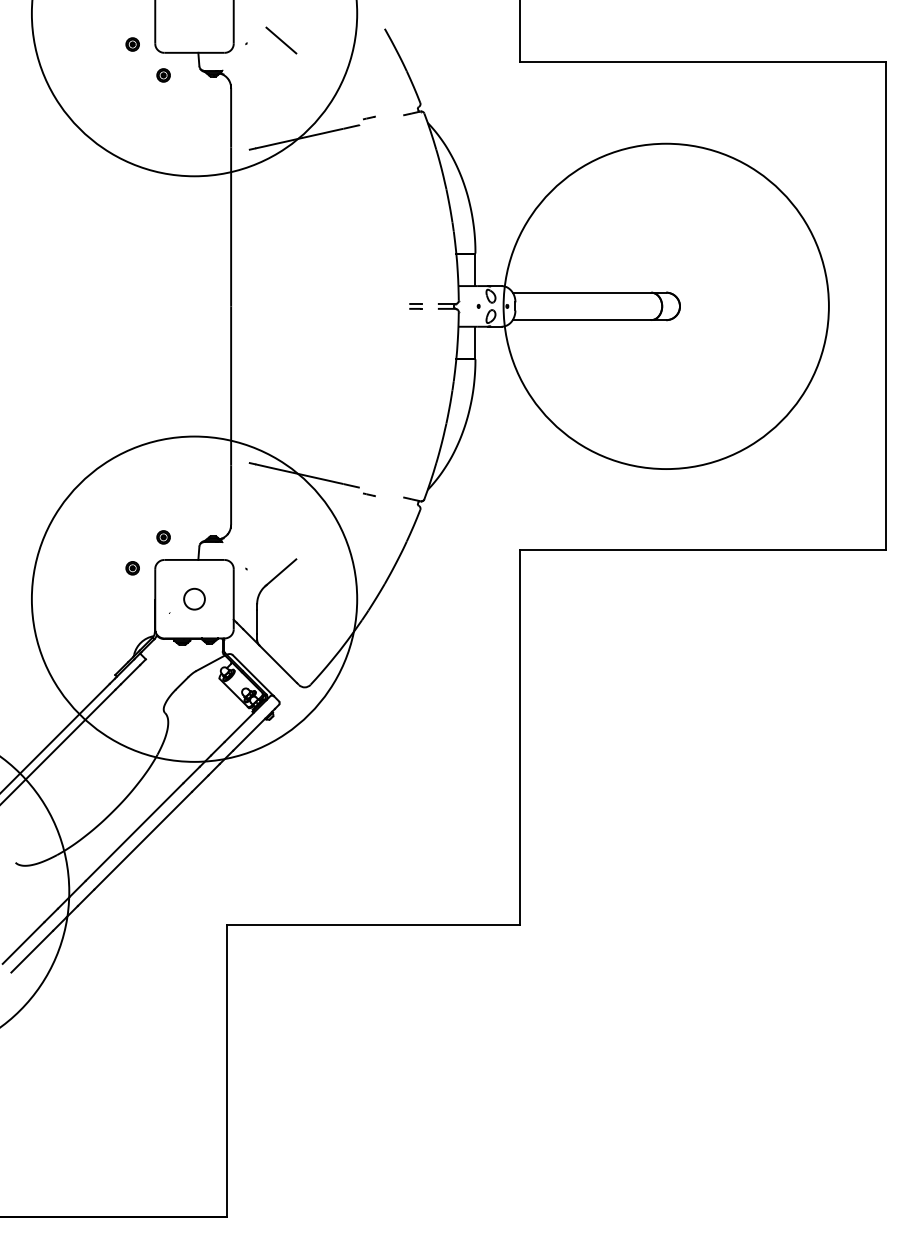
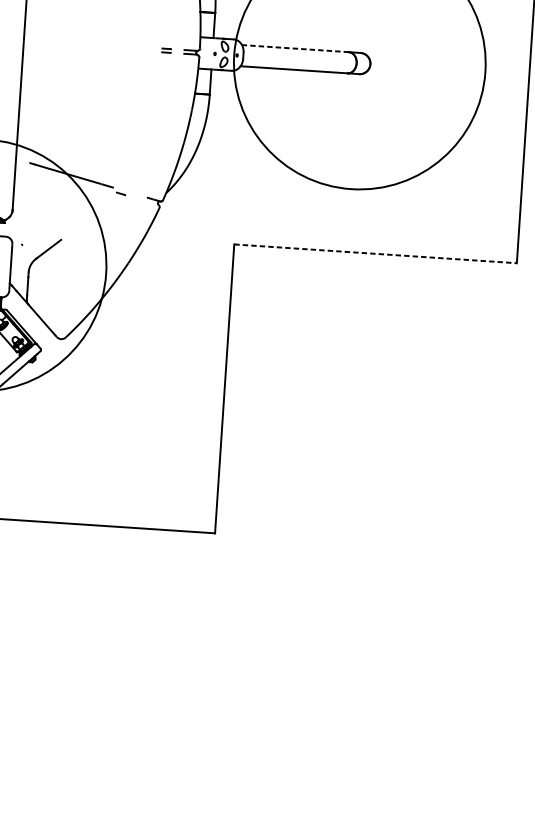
line: (581, 292) -> (295, 48), solid -> dashed
line: (702, 550) -> (375, 253), solid -> dashed

